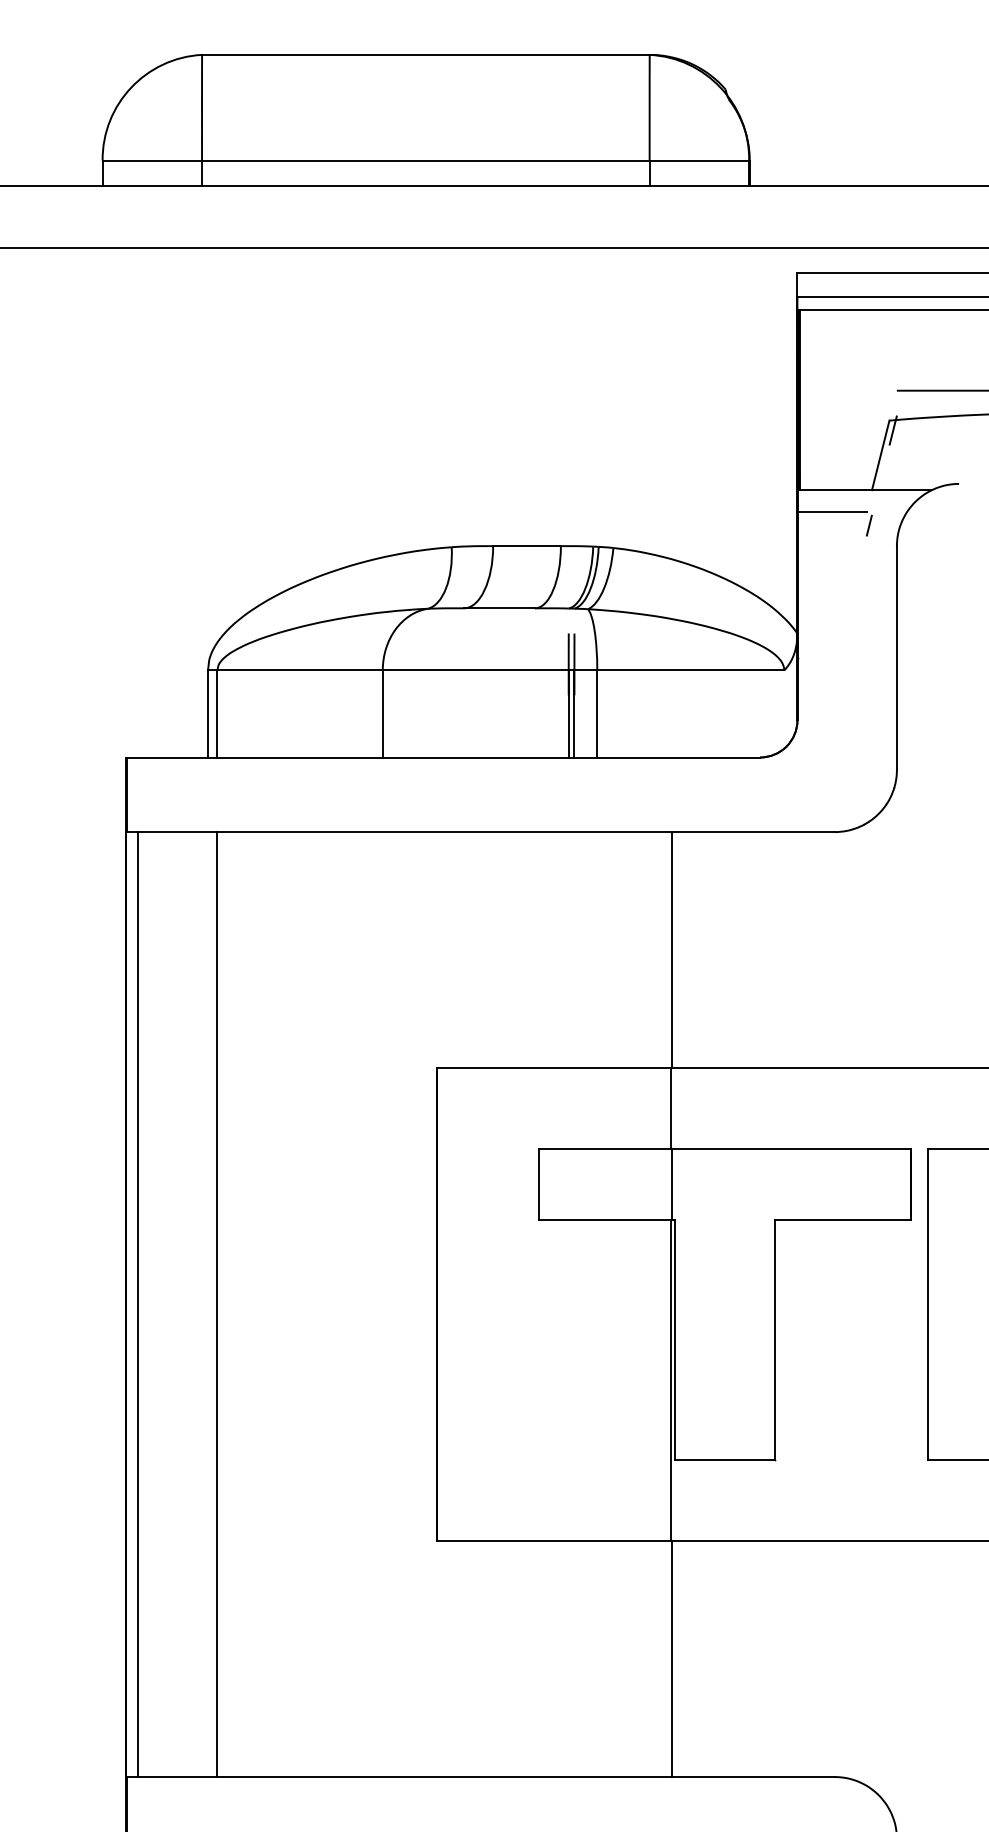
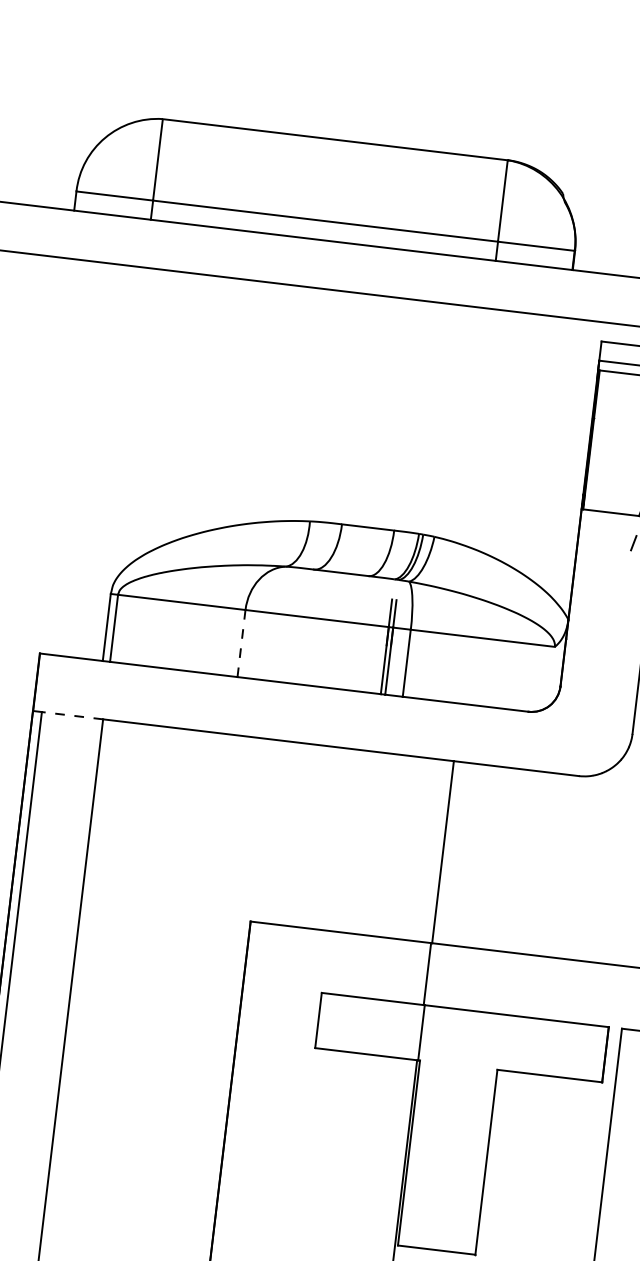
line: (831, 511) -> (605, 528), removed
line: (382, 713) -> (241, 643), solid -> dashed
line: (177, 832) -> (72, 716), solid -> dashed

